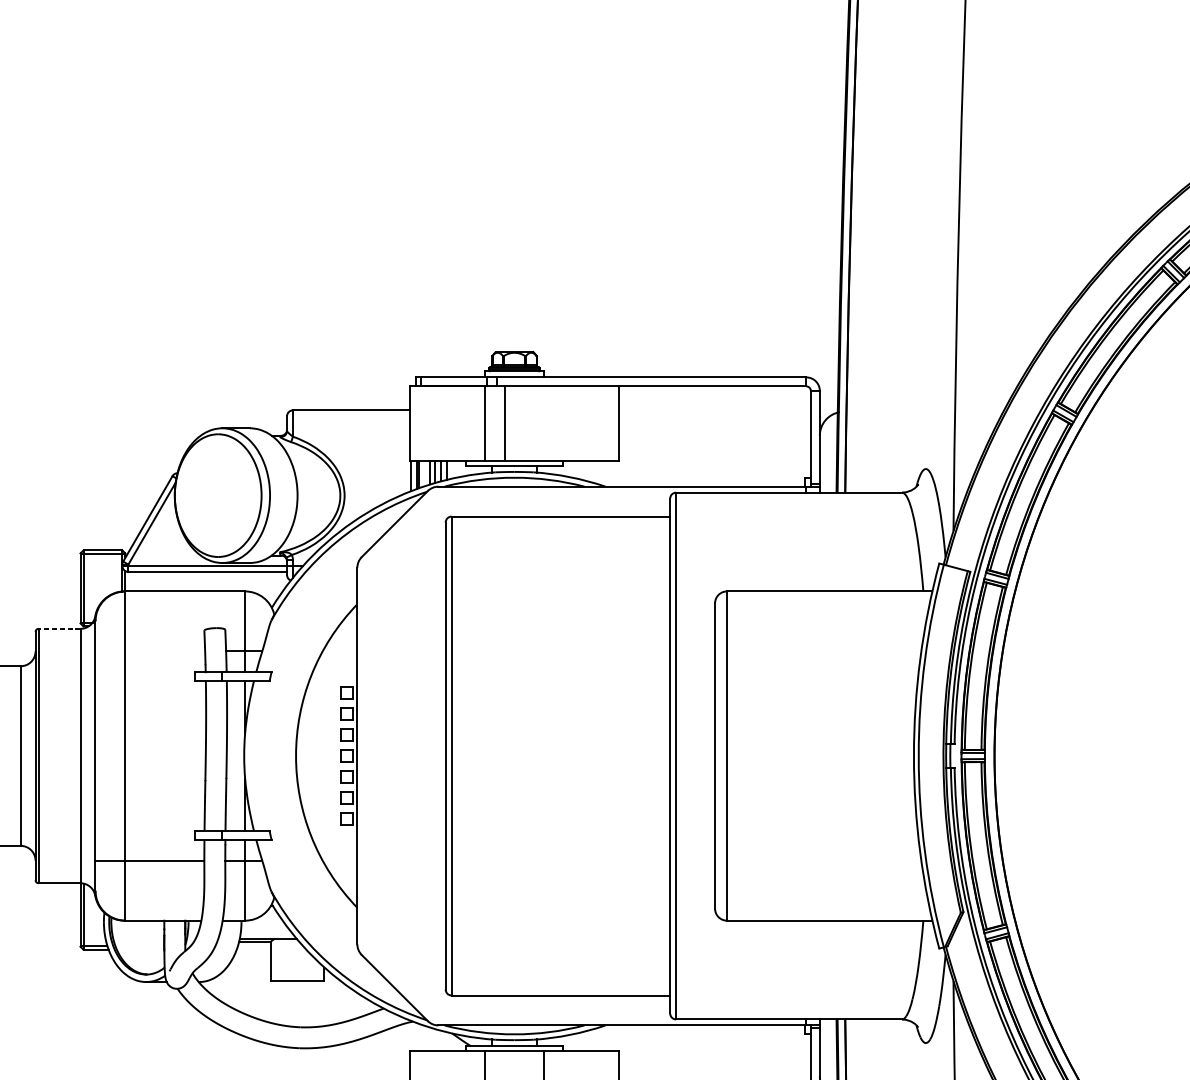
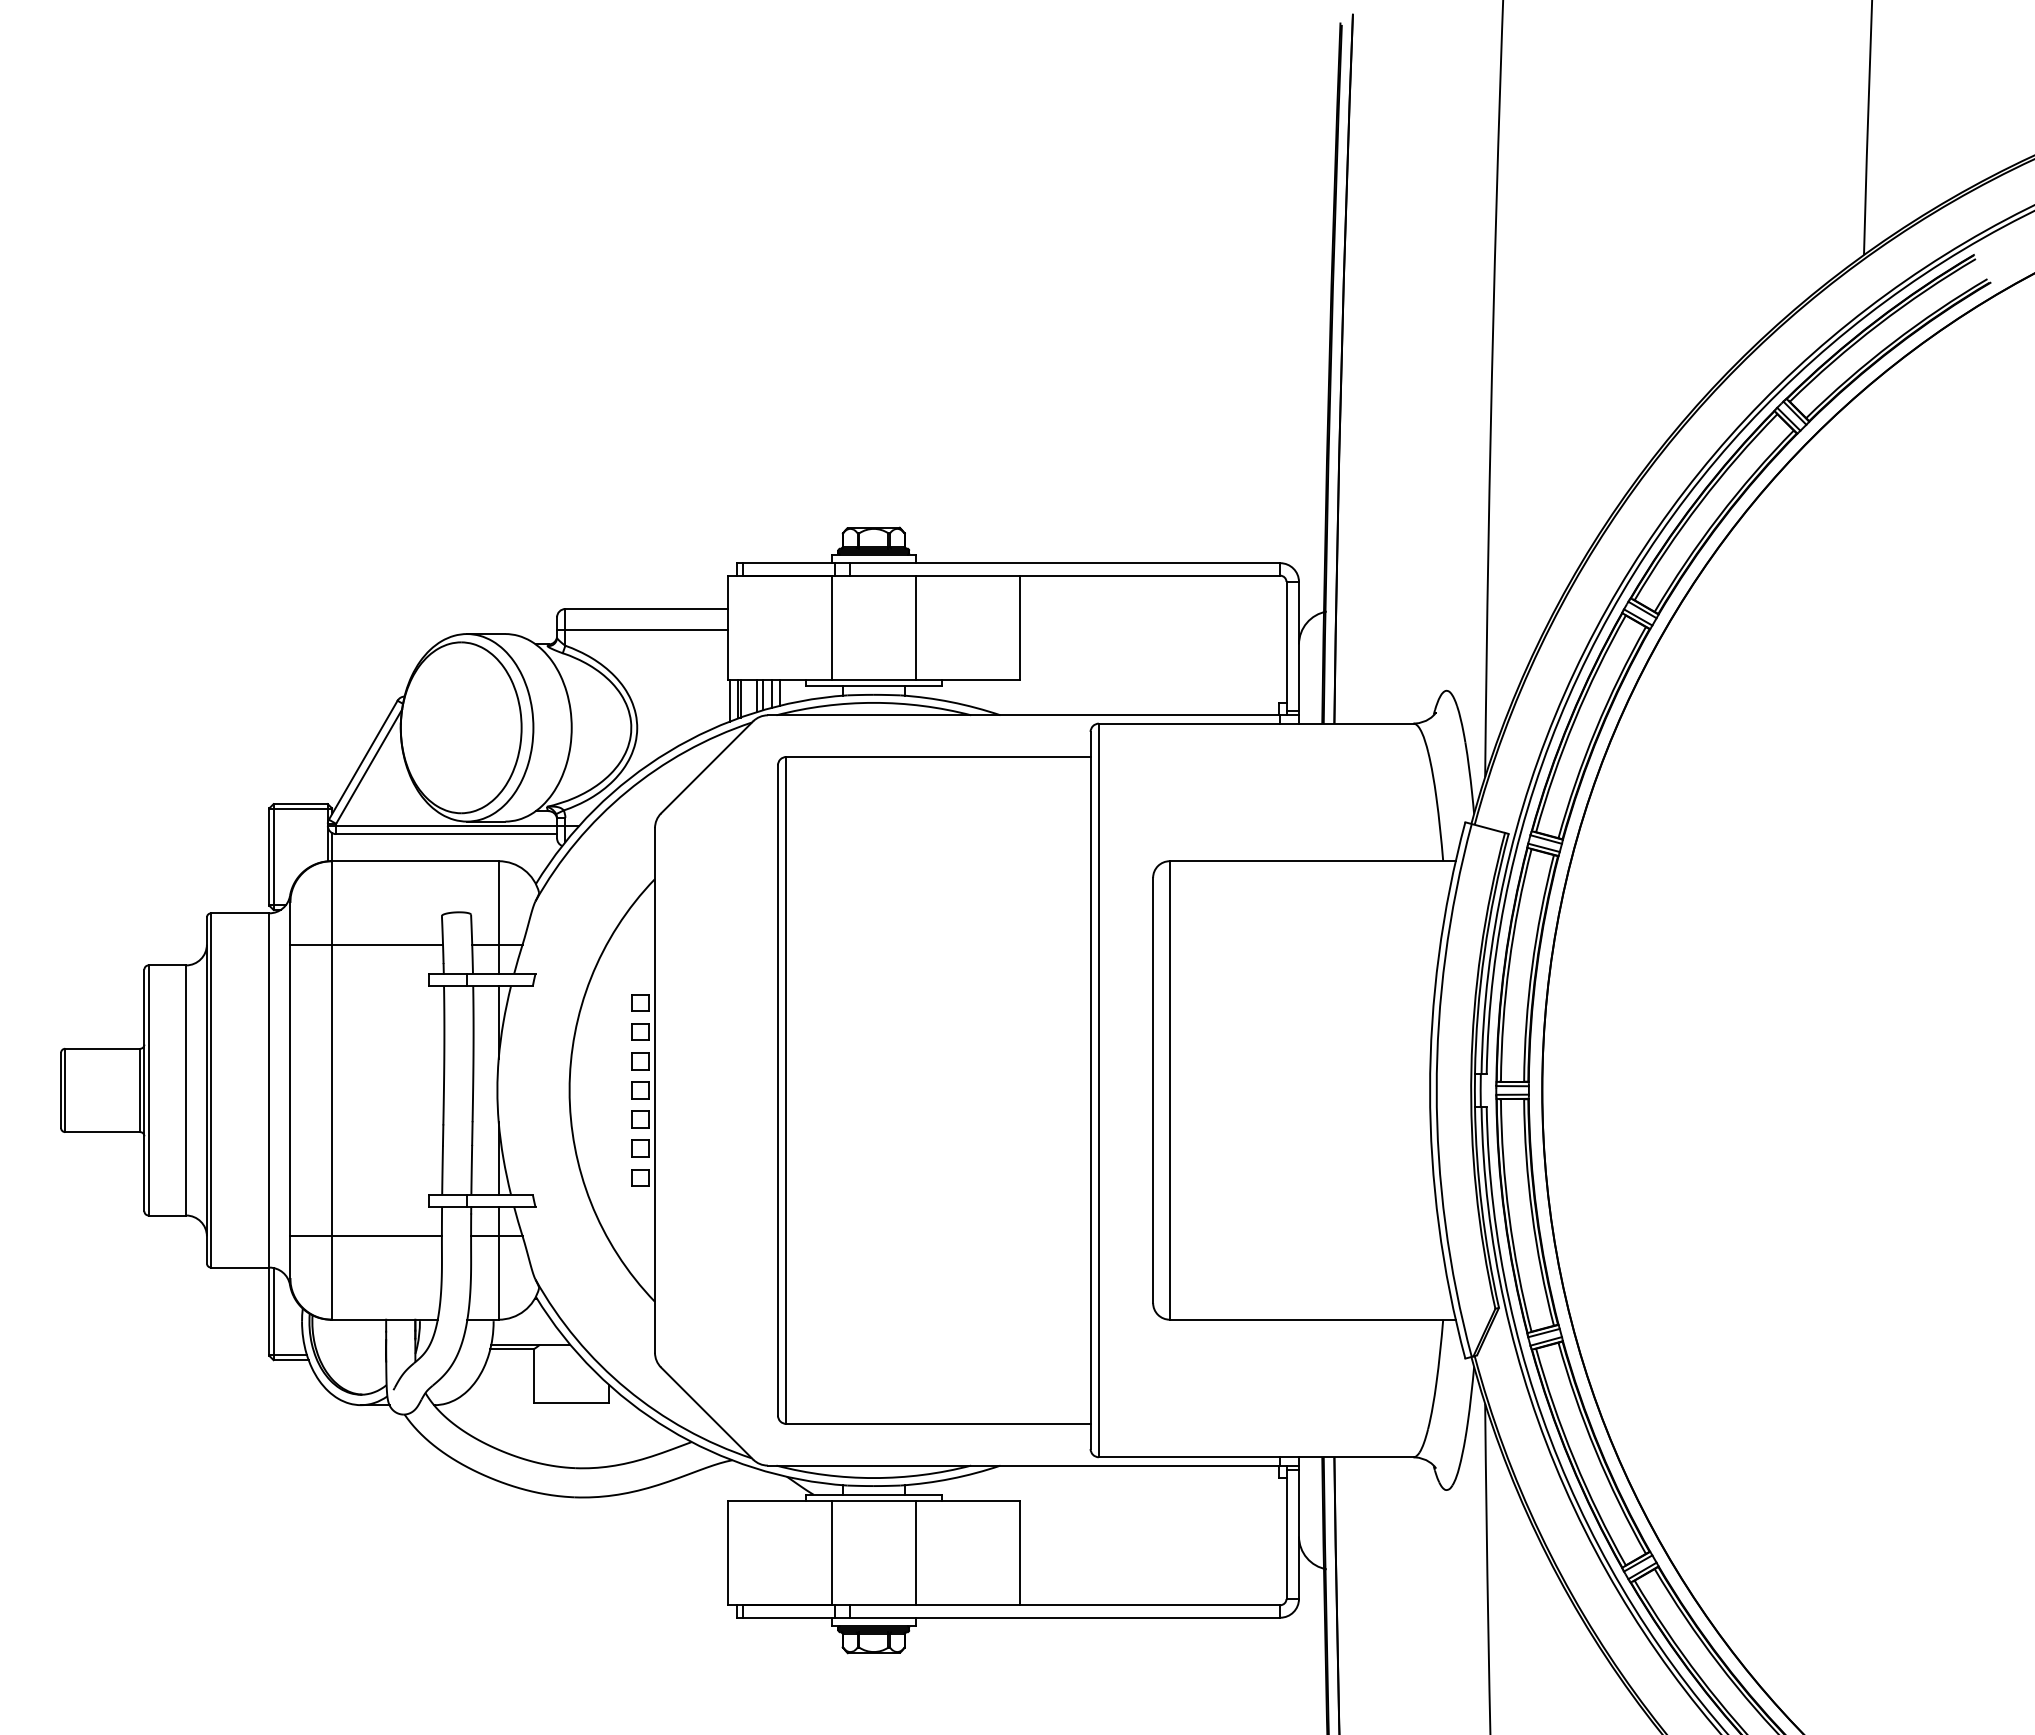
line: (504, 423) -> (915, 627), moved
line: (348, 425) -> (642, 629), added
line: (59, 628) -> (239, 913), dashed -> solid
line: (150, 651) -> (366, 944), added

